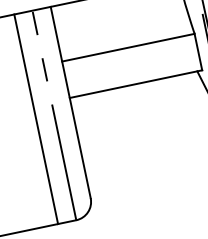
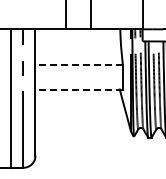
line: (128, 47) -> (79, 65), solid -> dashed
line: (136, 84) -> (79, 89), solid -> dashed

